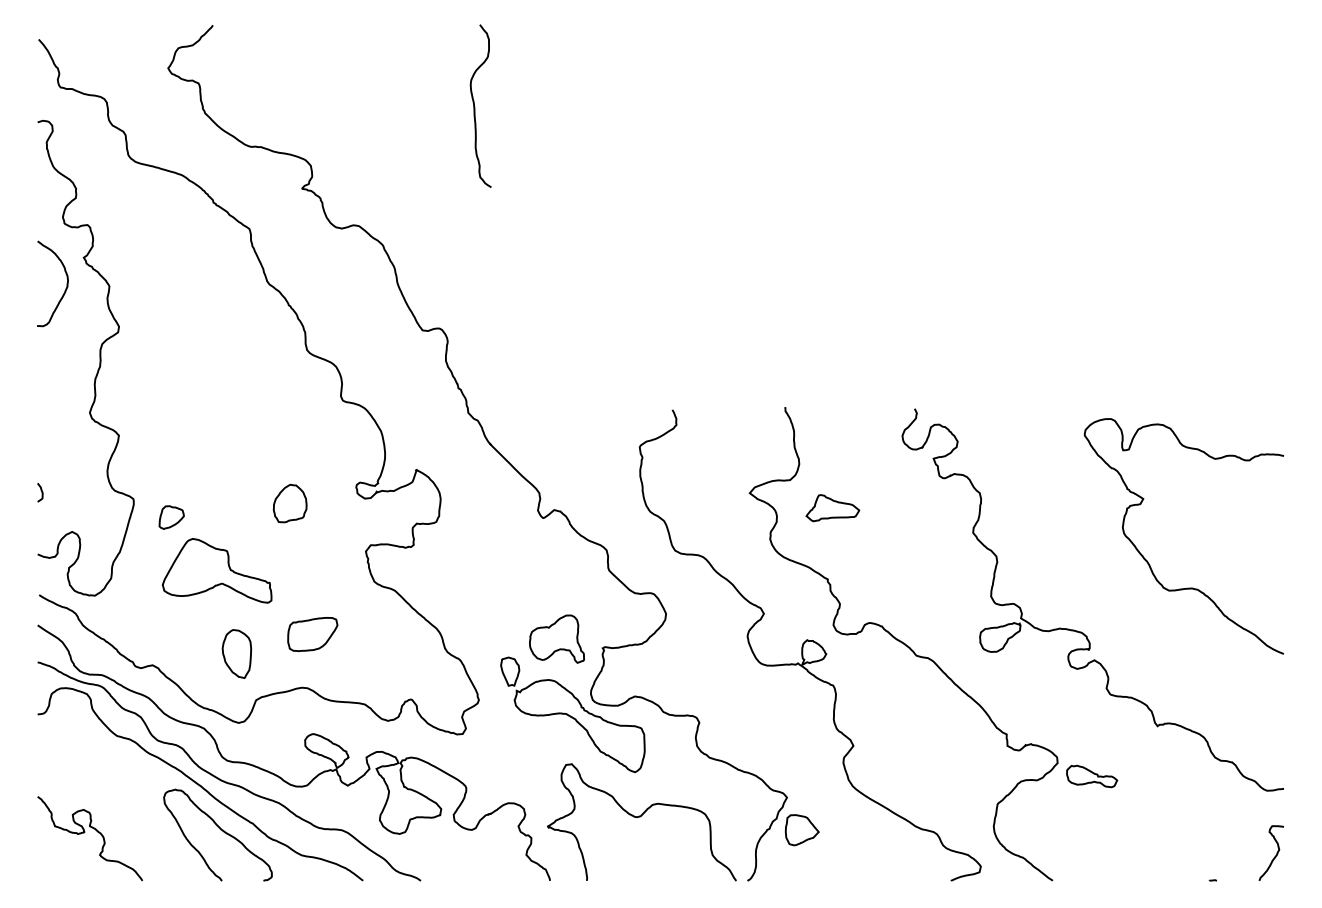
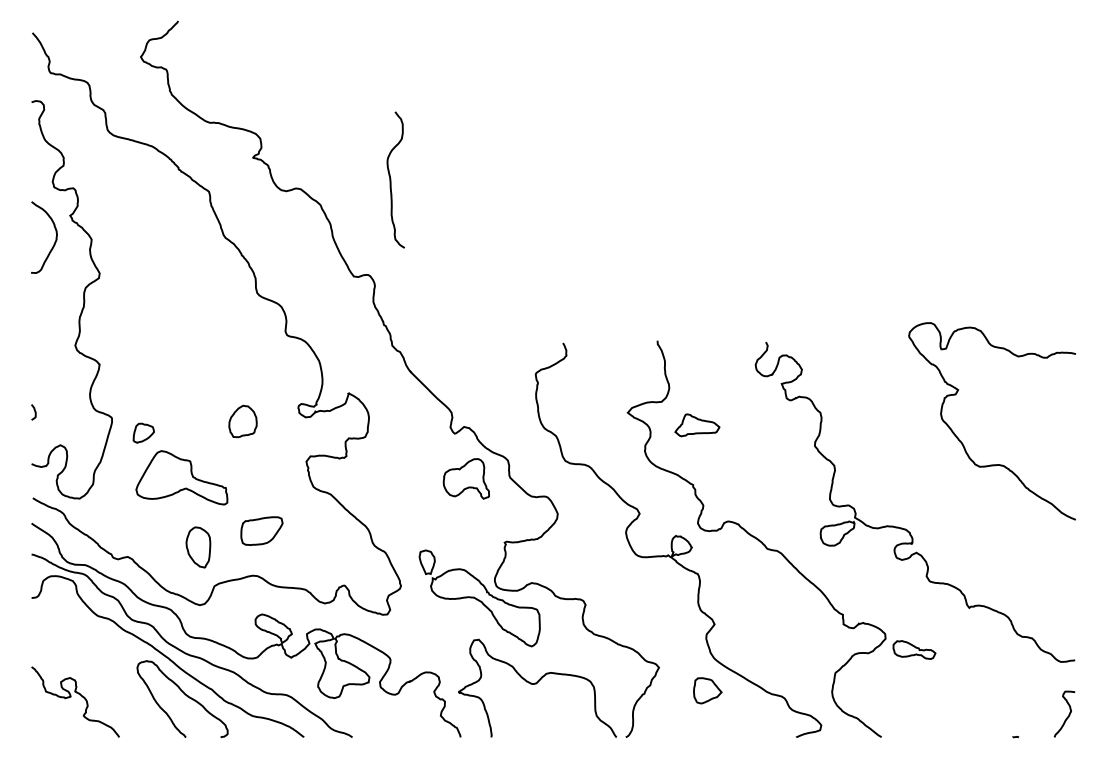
curve: (475, 106) -> (391, 180), moved
curve: (1148, 561) -> (962, 442), moved
part: (556, 638) -> (466, 478), moved
part: (801, 830) -> (707, 691), moved

